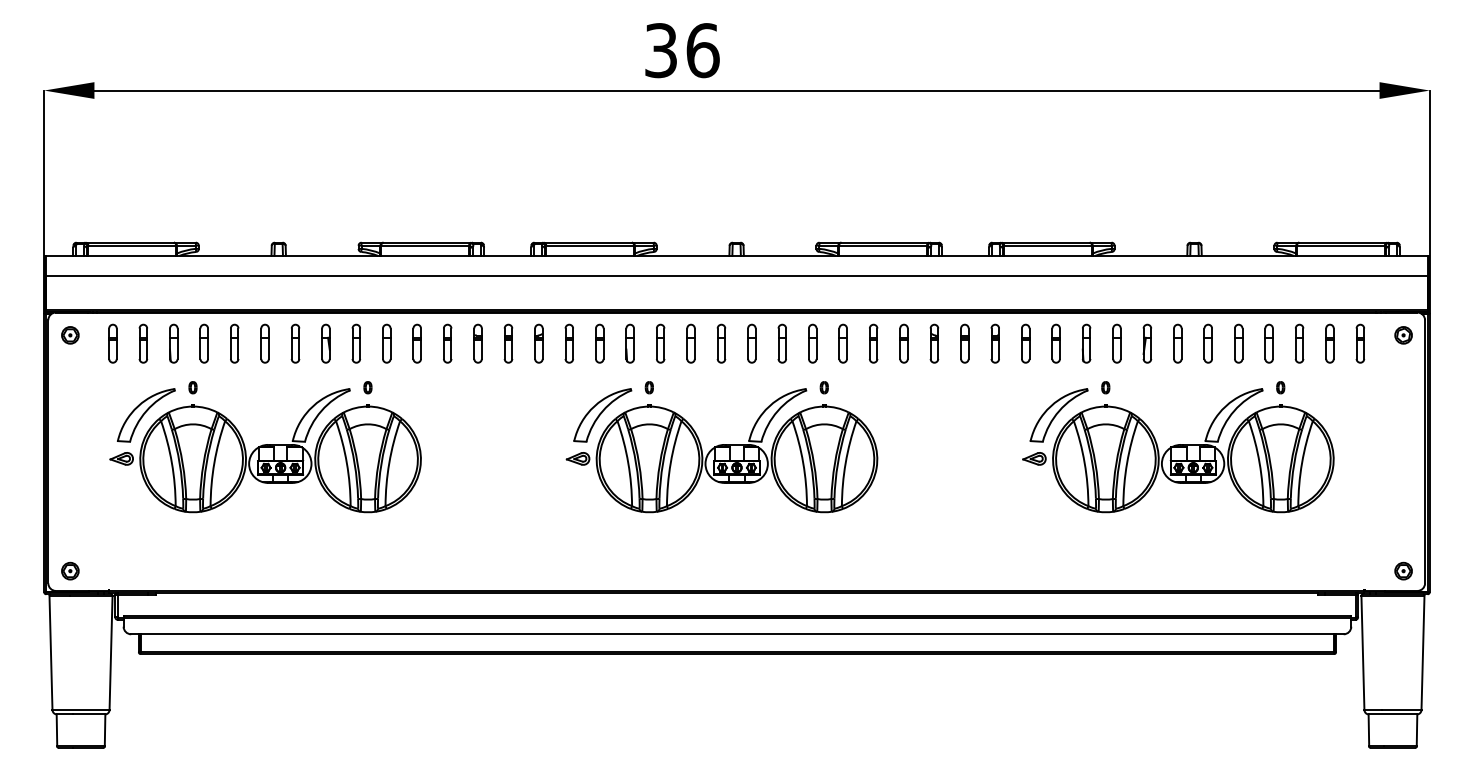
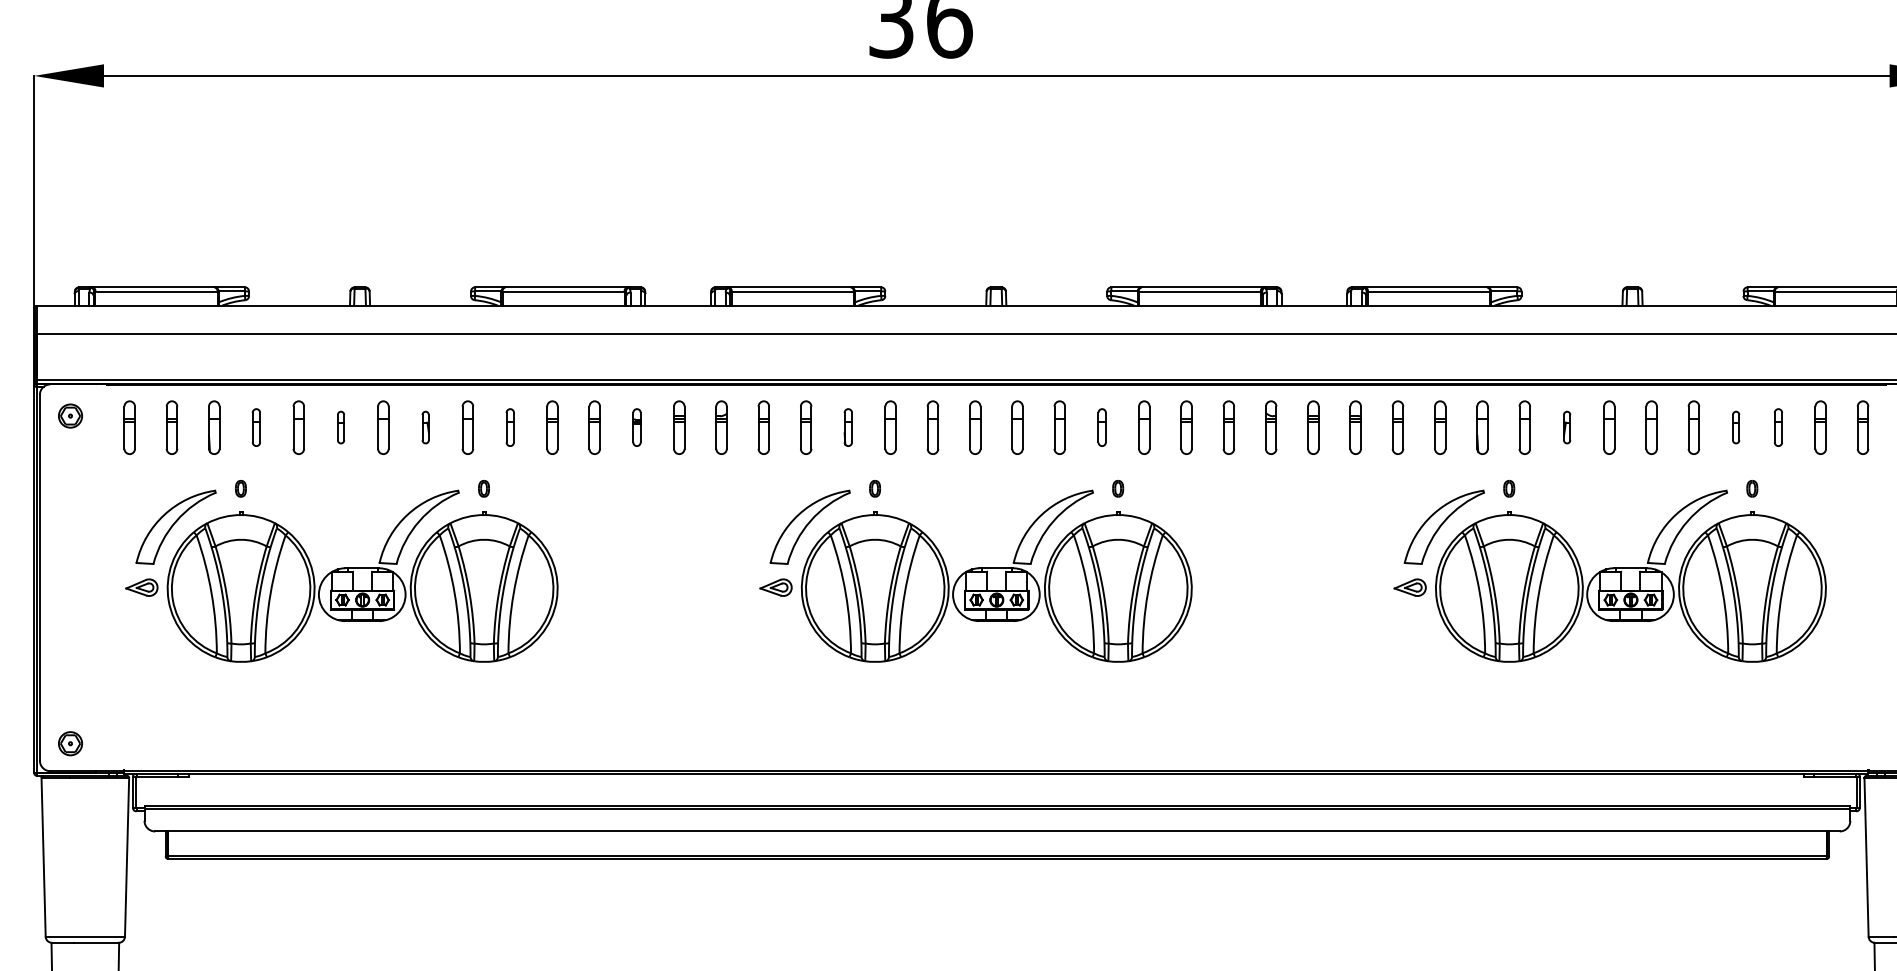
part: (203, 343) -> (255, 427), size x0.7
part: (264, 343) -> (340, 427), size x0.6
part: (325, 343) -> (425, 427), size x0.6
part: (386, 343) -> (509, 427), size x0.7
part: (477, 343) -> (636, 427), size x0.7
part: (629, 343) -> (847, 427), size x0.7
part: (812, 343) -> (1101, 427), size x0.7
part: (1147, 343) -> (1567, 427), size x0.6
part: (1268, 343) -> (1735, 427), size x0.6
part: (1299, 343) -> (1778, 427), size x0.7

